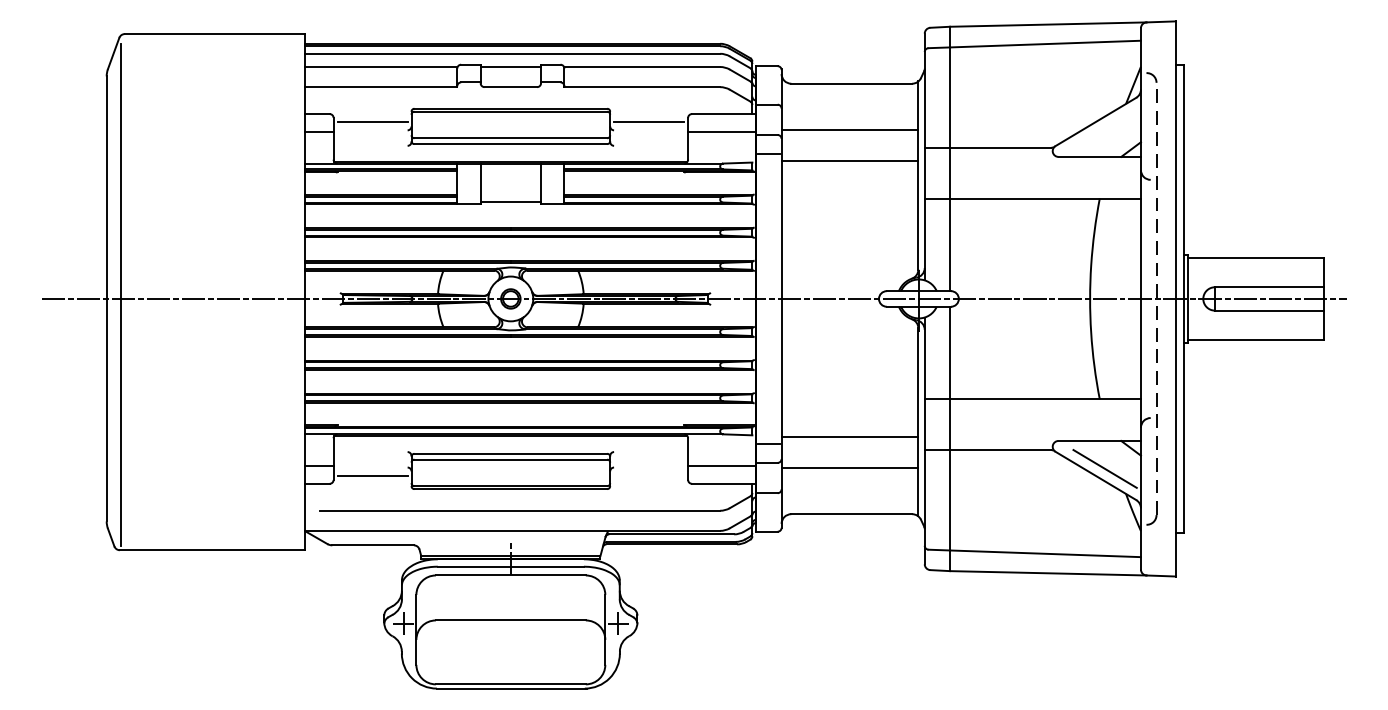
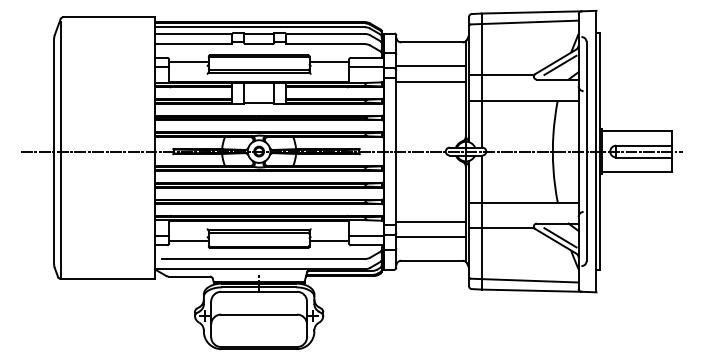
line: (1105, 127) -> (560, 64), added
line: (1156, 298) -> (586, 151), dashed -> solid
line: (649, 476) -> (329, 241), added

